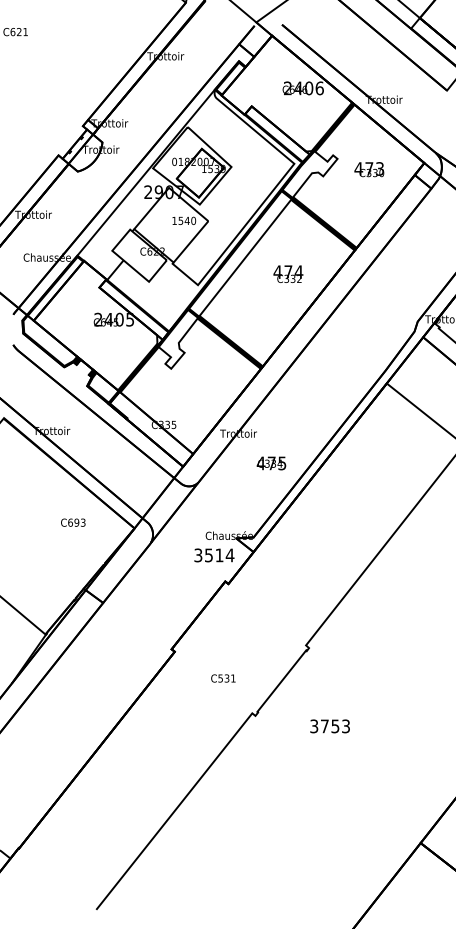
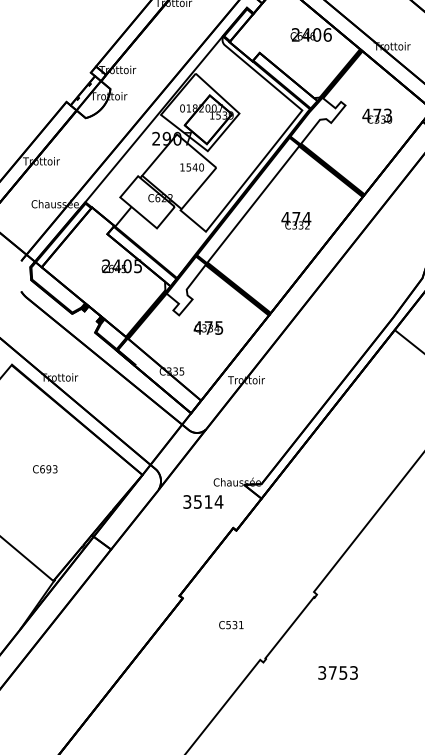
text: (271, 463) -> (208, 328), moved
text: (73, 522) -> (45, 469), moved
text: (214, 555) -> (203, 502), moved

